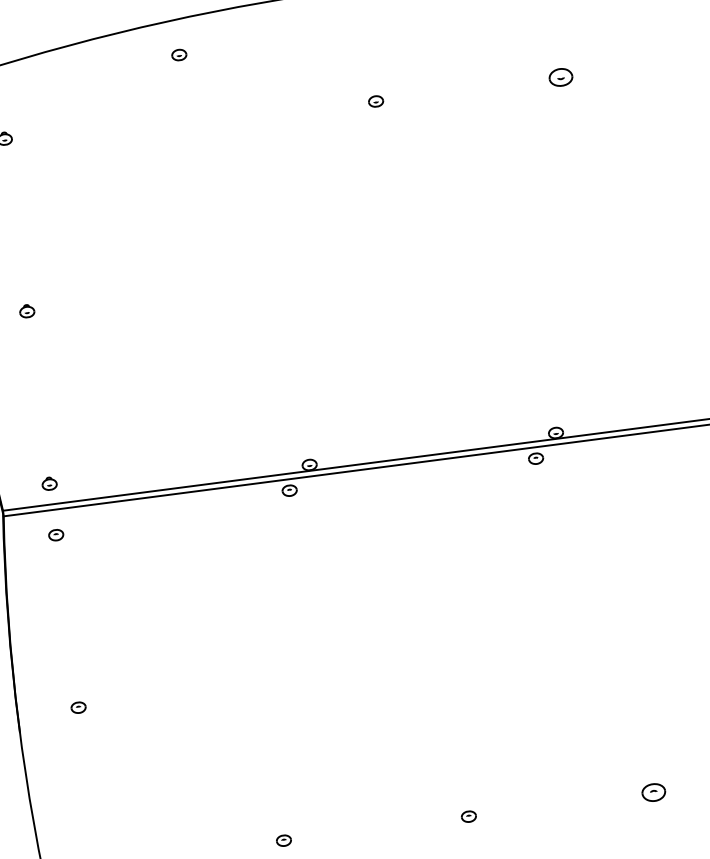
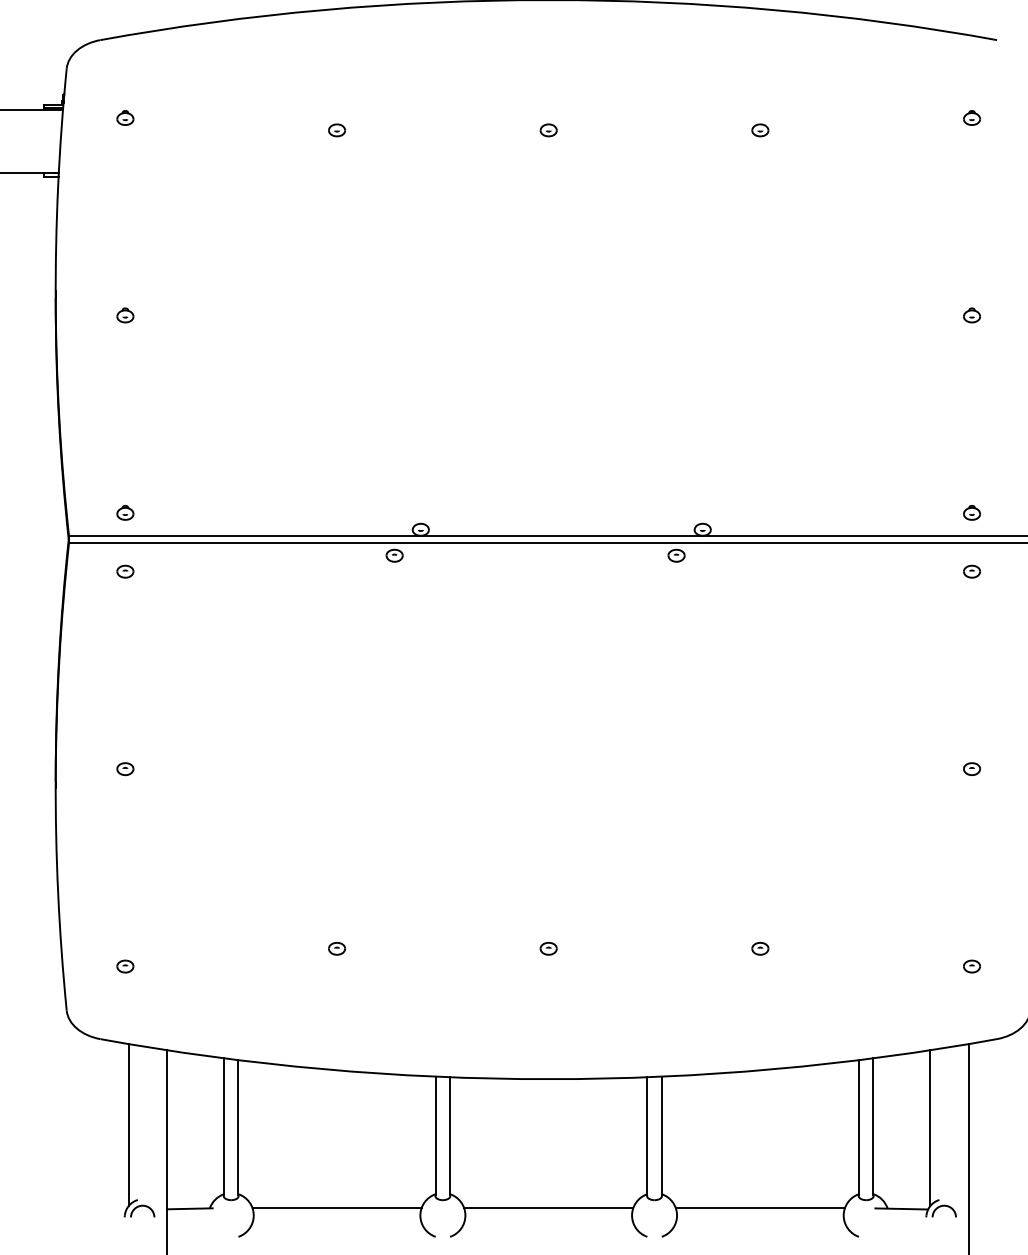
part: (179, 55) -> (337, 130), moved
part: (561, 77) -> (760, 130), size x0.62
part: (653, 792) -> (760, 948), size x0.62

